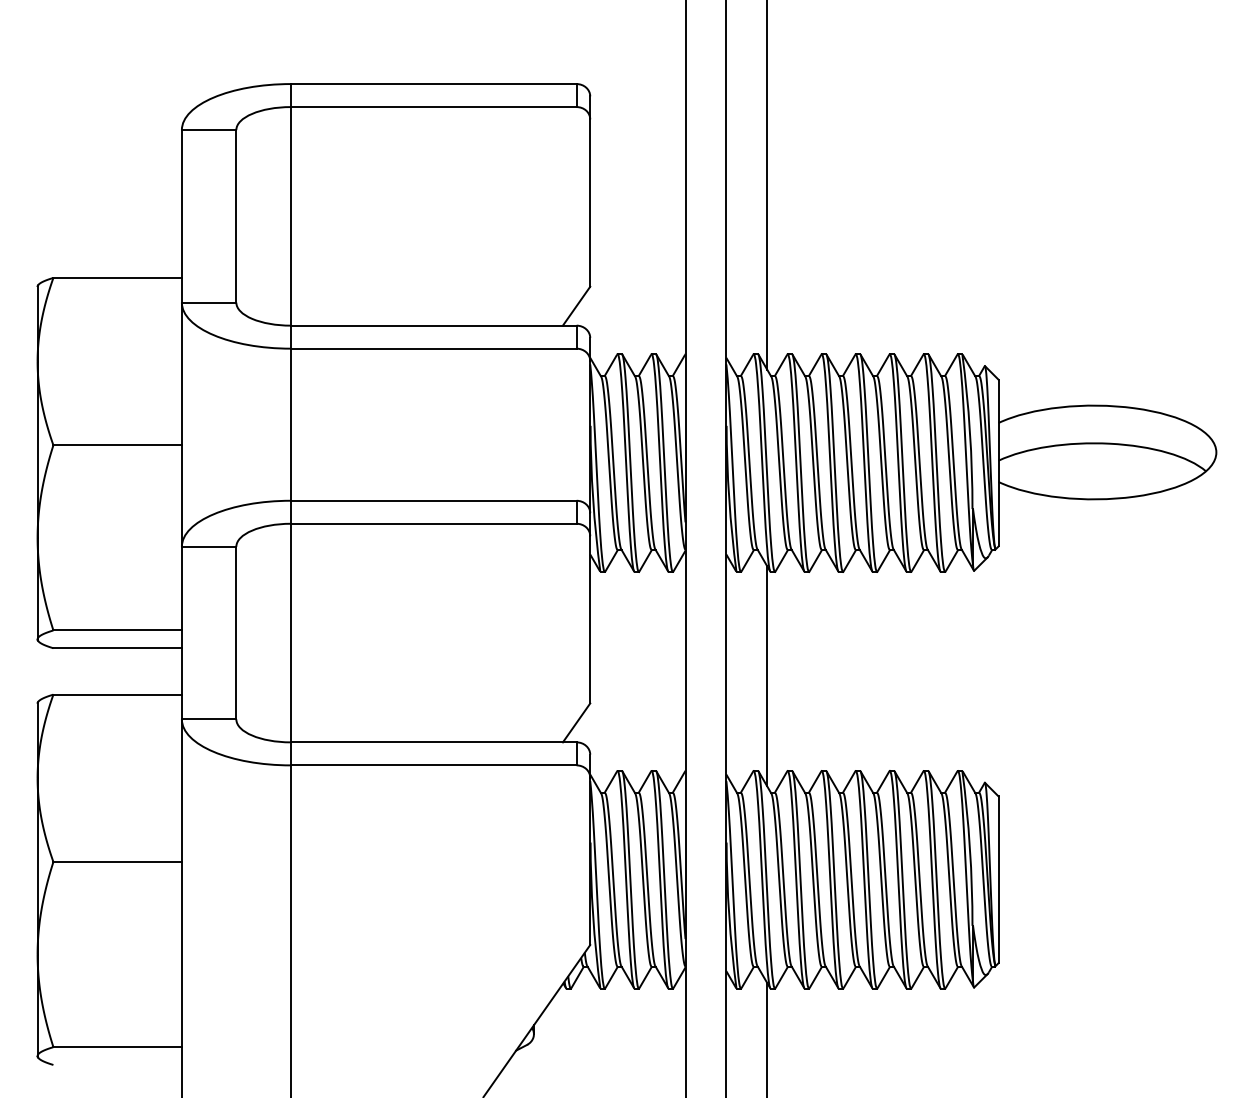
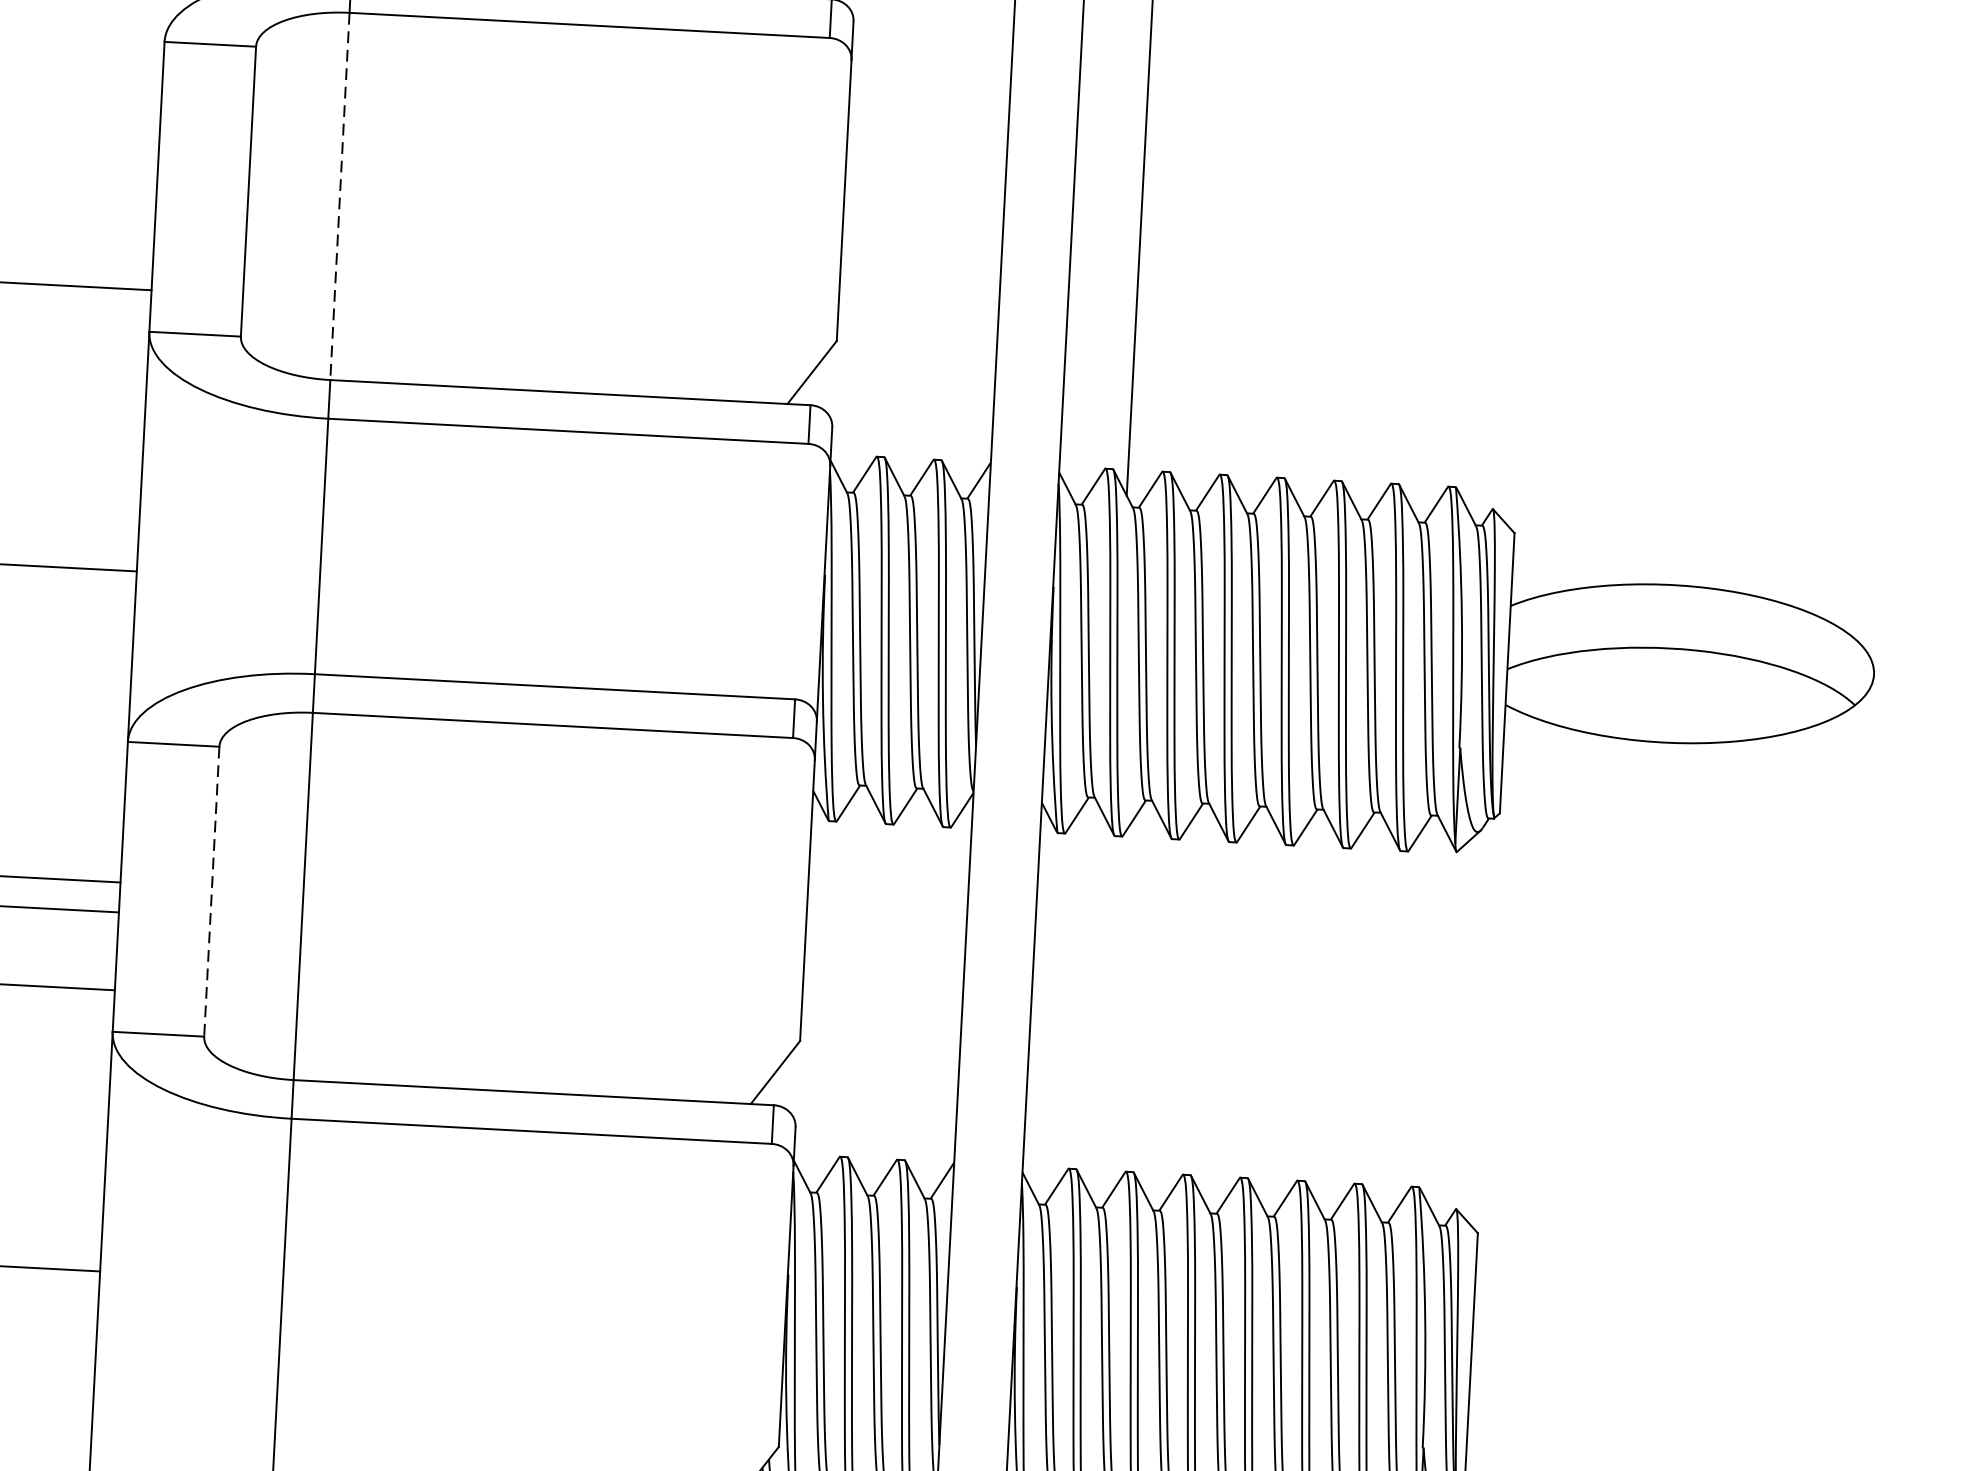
line: (290, 216) -> (339, 196), solid -> dashed
line: (236, 633) -> (212, 892), solid -> dashed
line: (767, 676) -> (1100, 1011), removed

